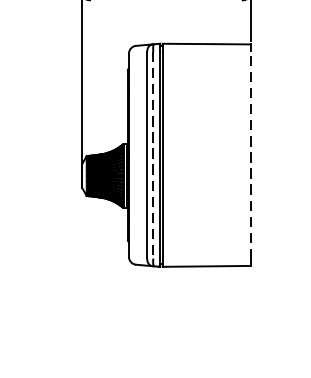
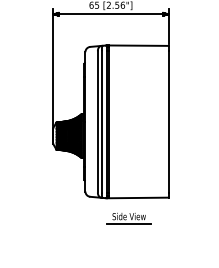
line: (153, 154) -> (102, 121), dashed -> solid
line: (250, 154) -> (168, 121), dashed -> solid
part: (191, 296) -> (128, 218), added

